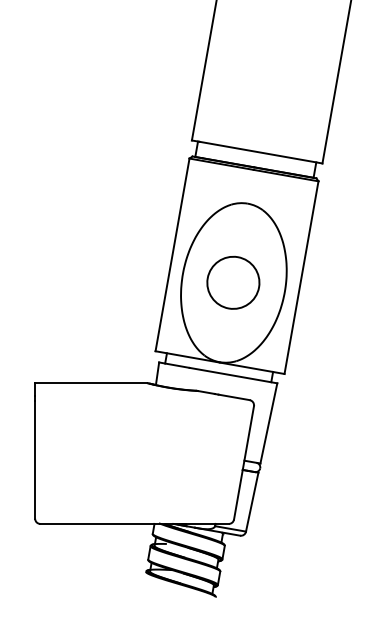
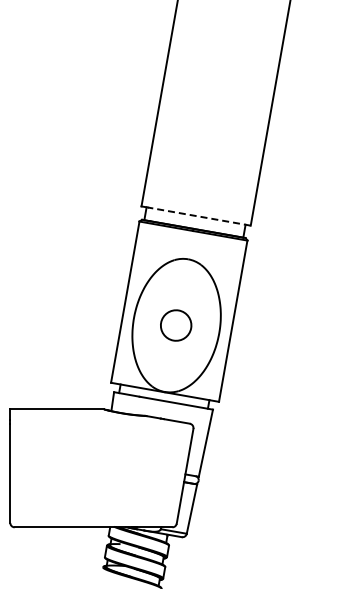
line: (260, 152) -> (198, 216), solid -> dashed
part: (232, 282) -> (175, 325), size x0.7

